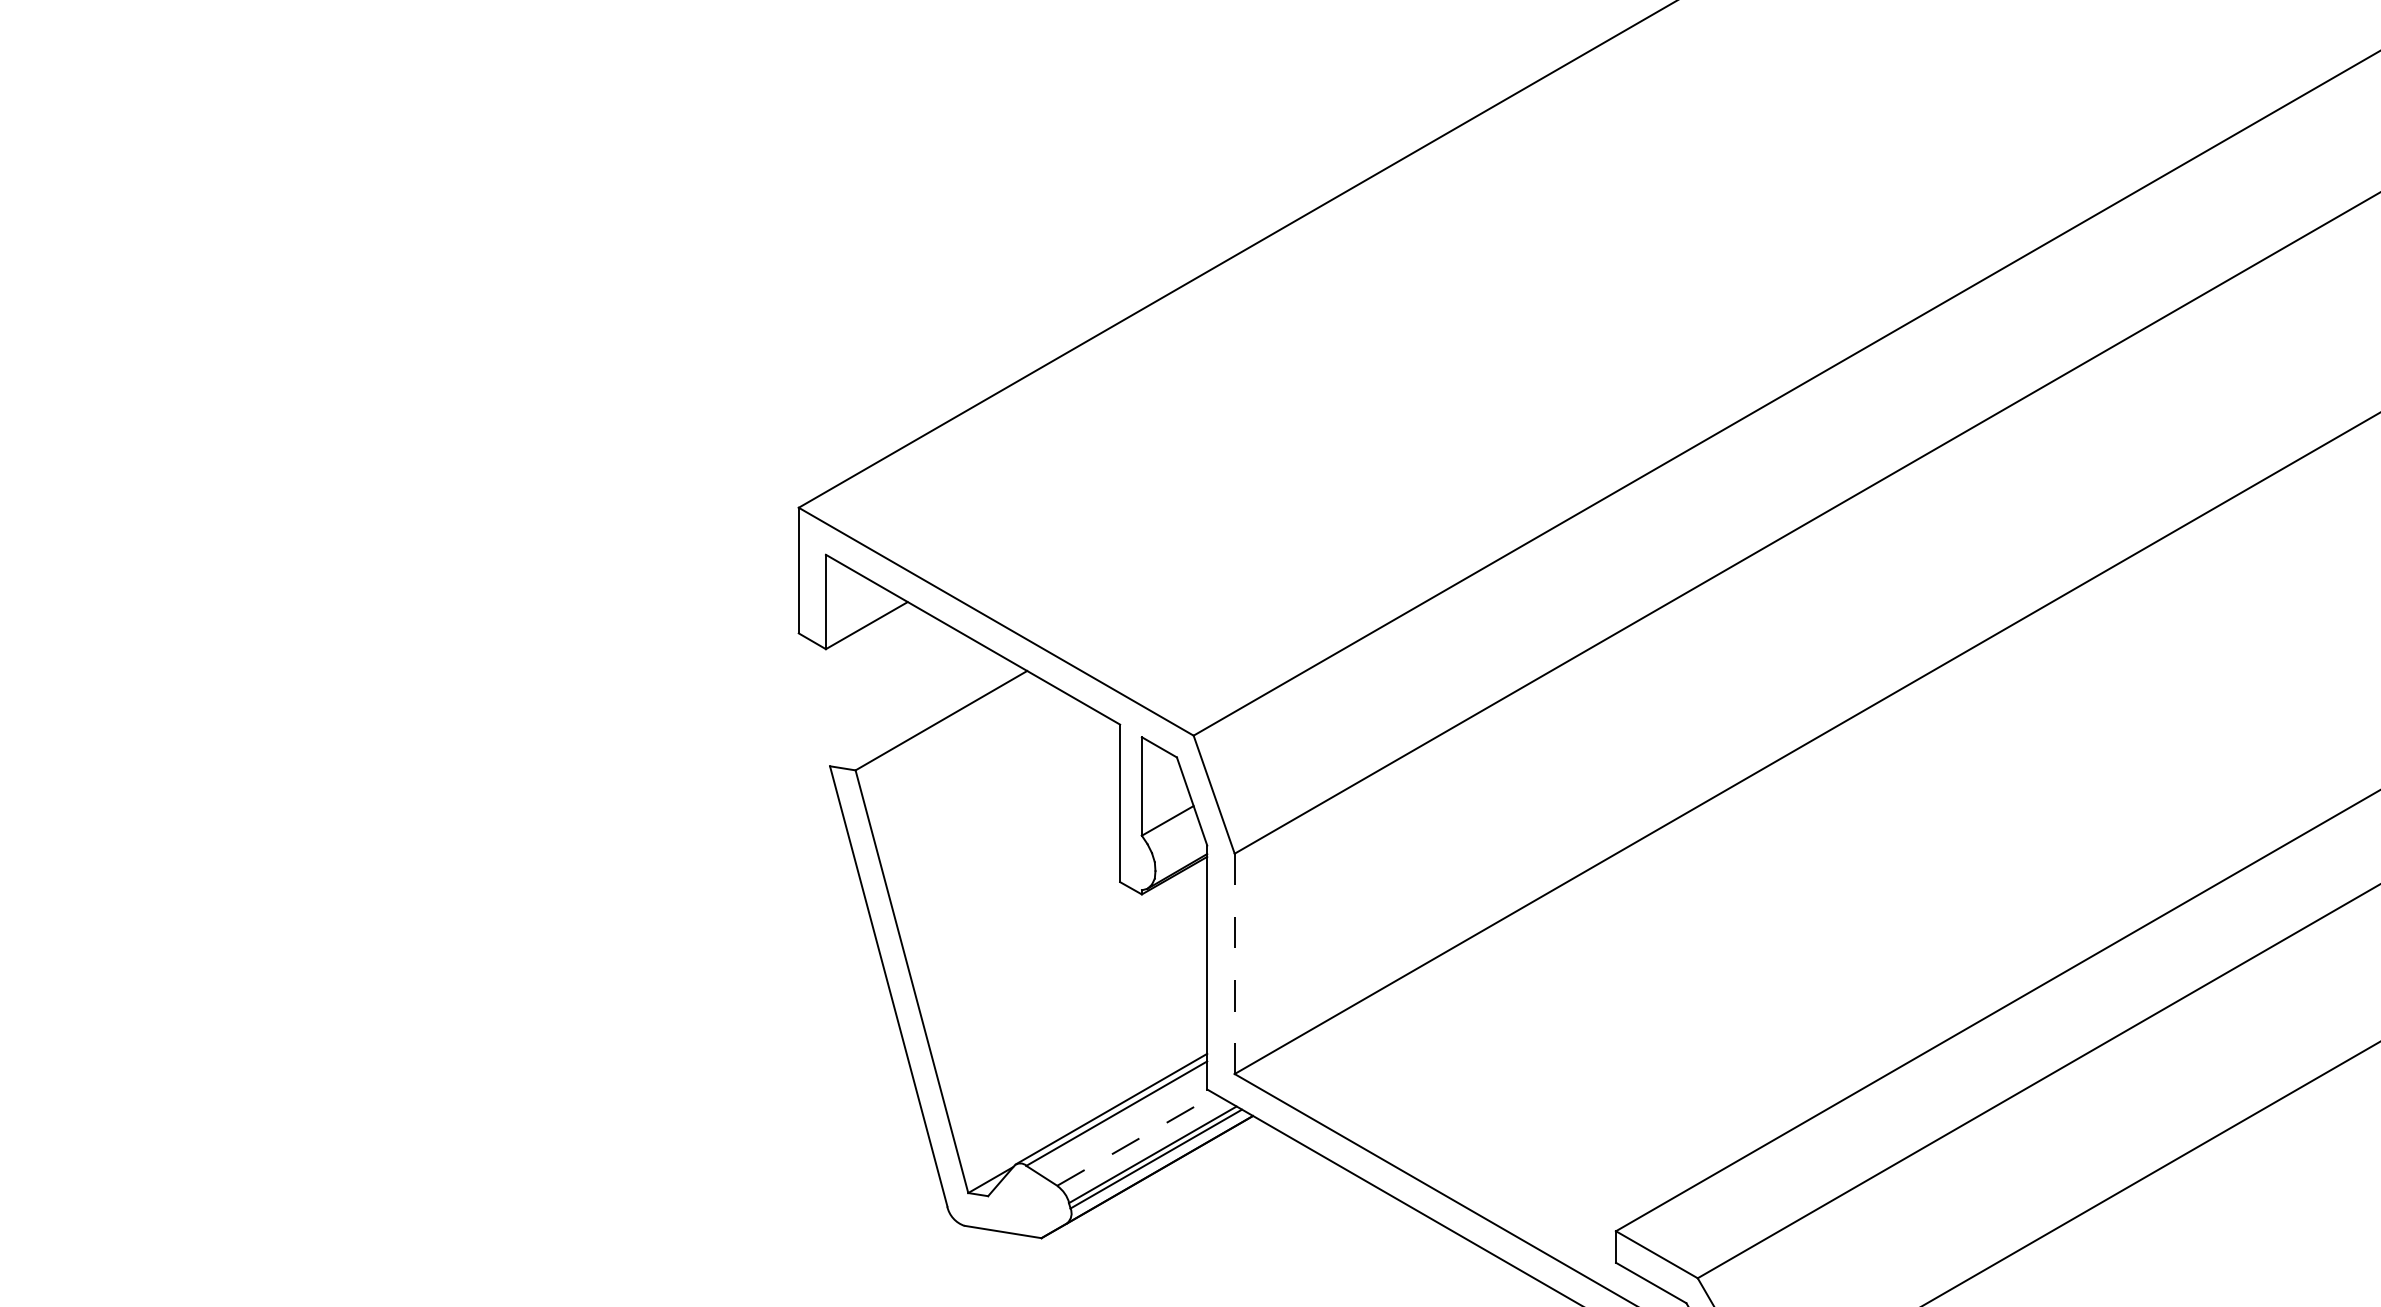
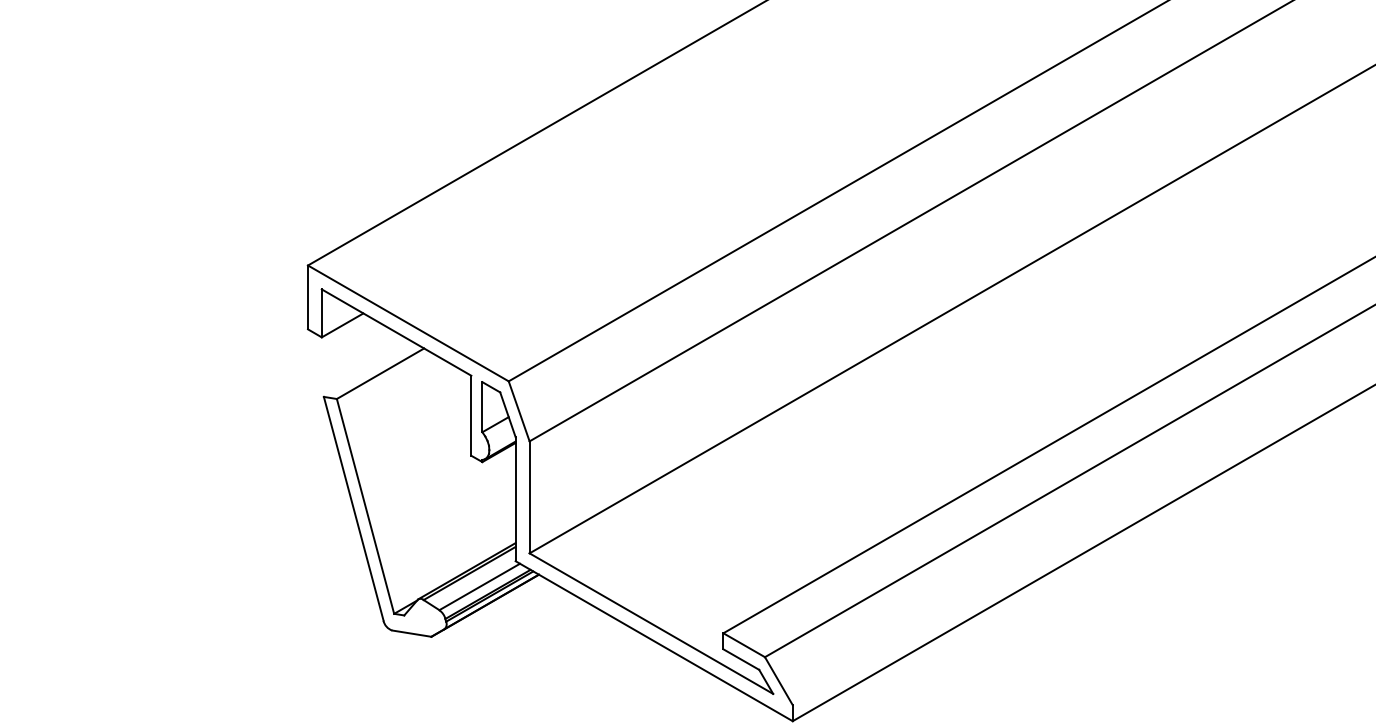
line: (1234, 964) -> (529, 497), dashed -> solid
line: (1138, 1139) -> (480, 586), dashed -> solid

